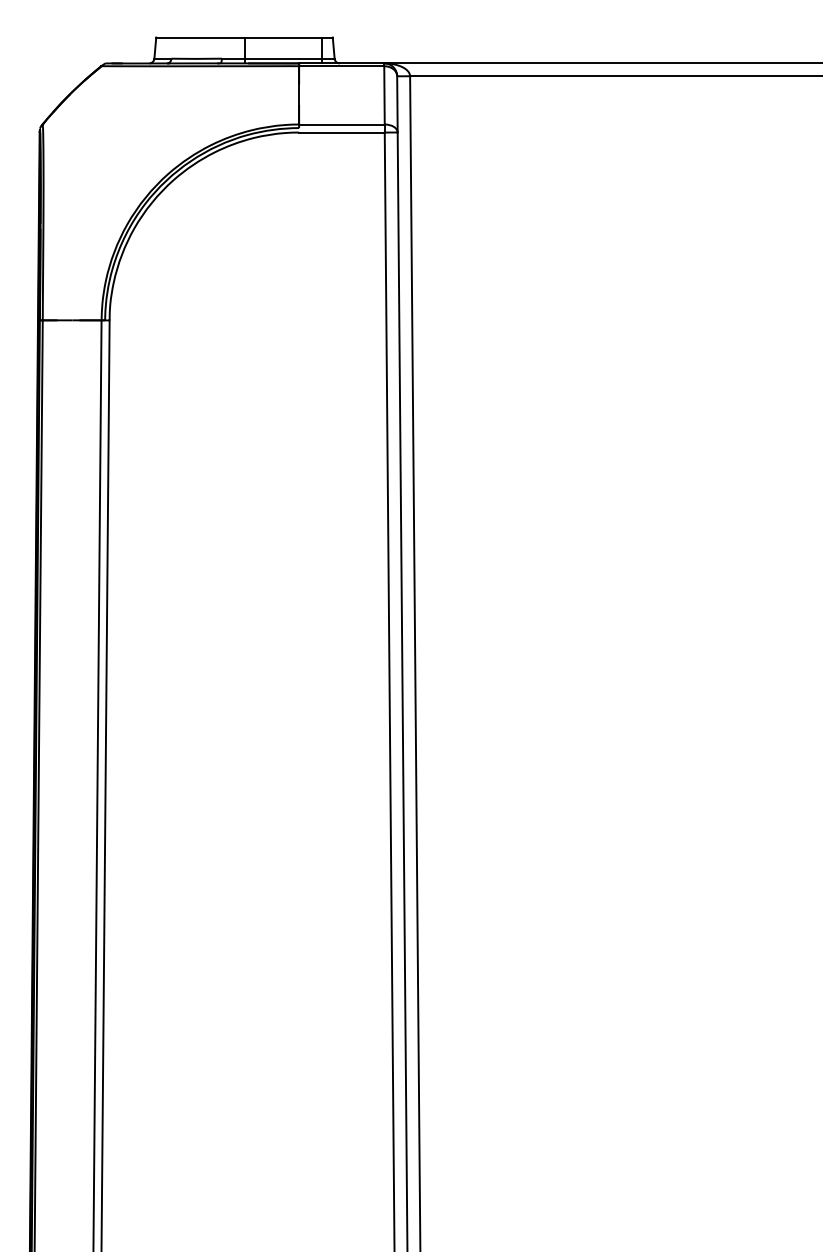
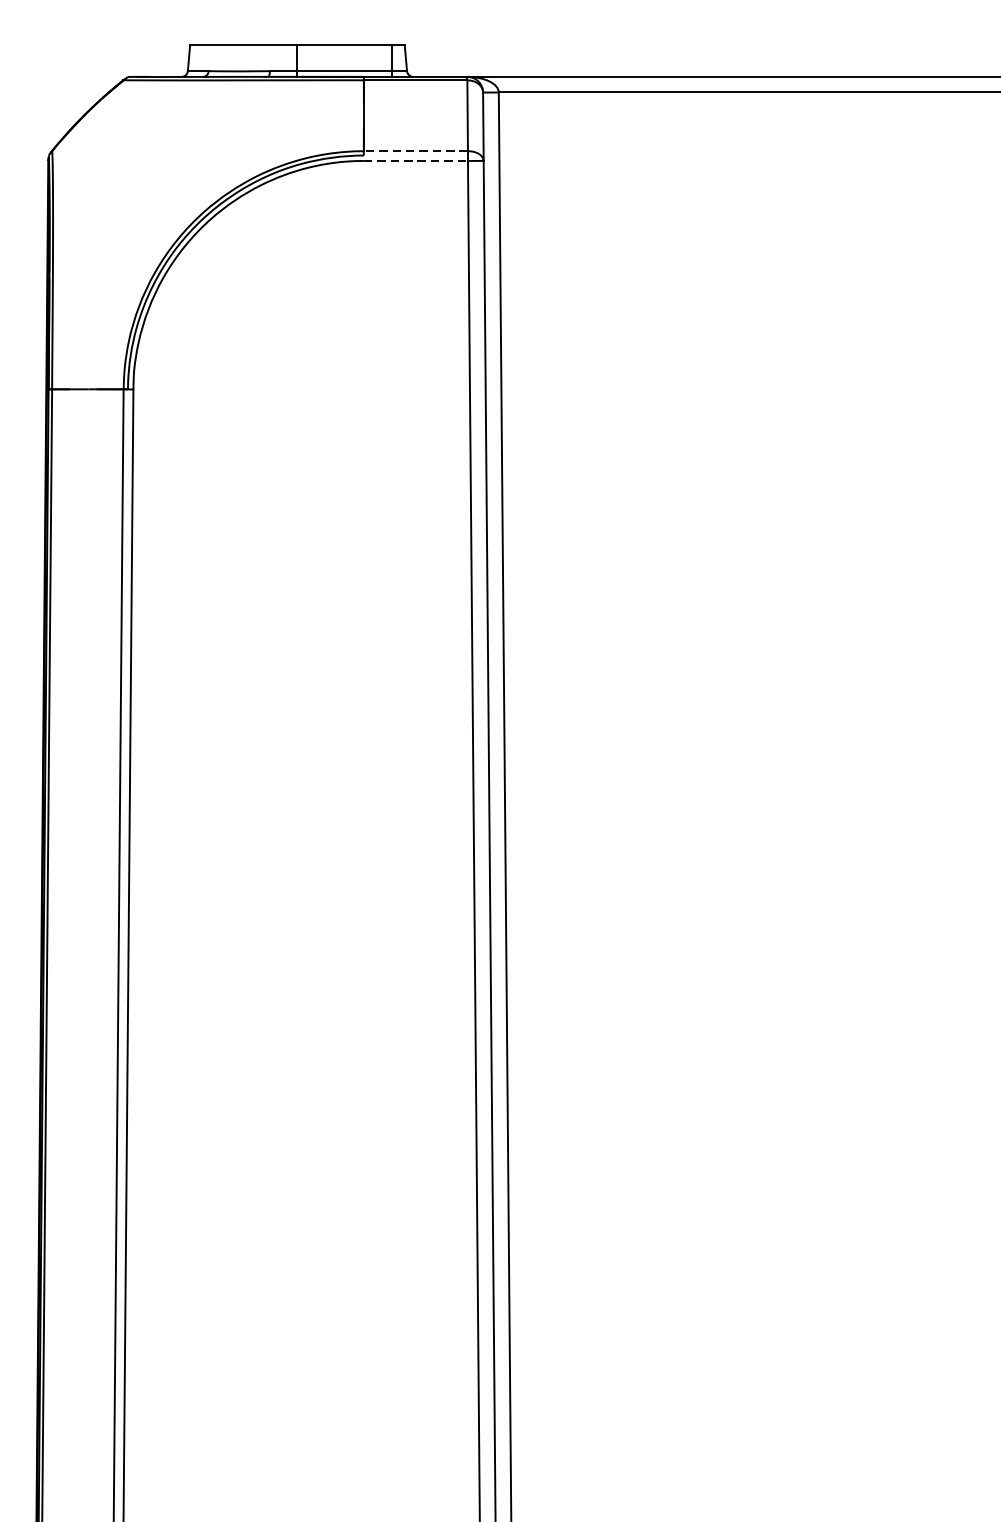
line: (341, 124) -> (415, 151), solid -> dashed
line: (341, 132) -> (415, 160), solid -> dashed

